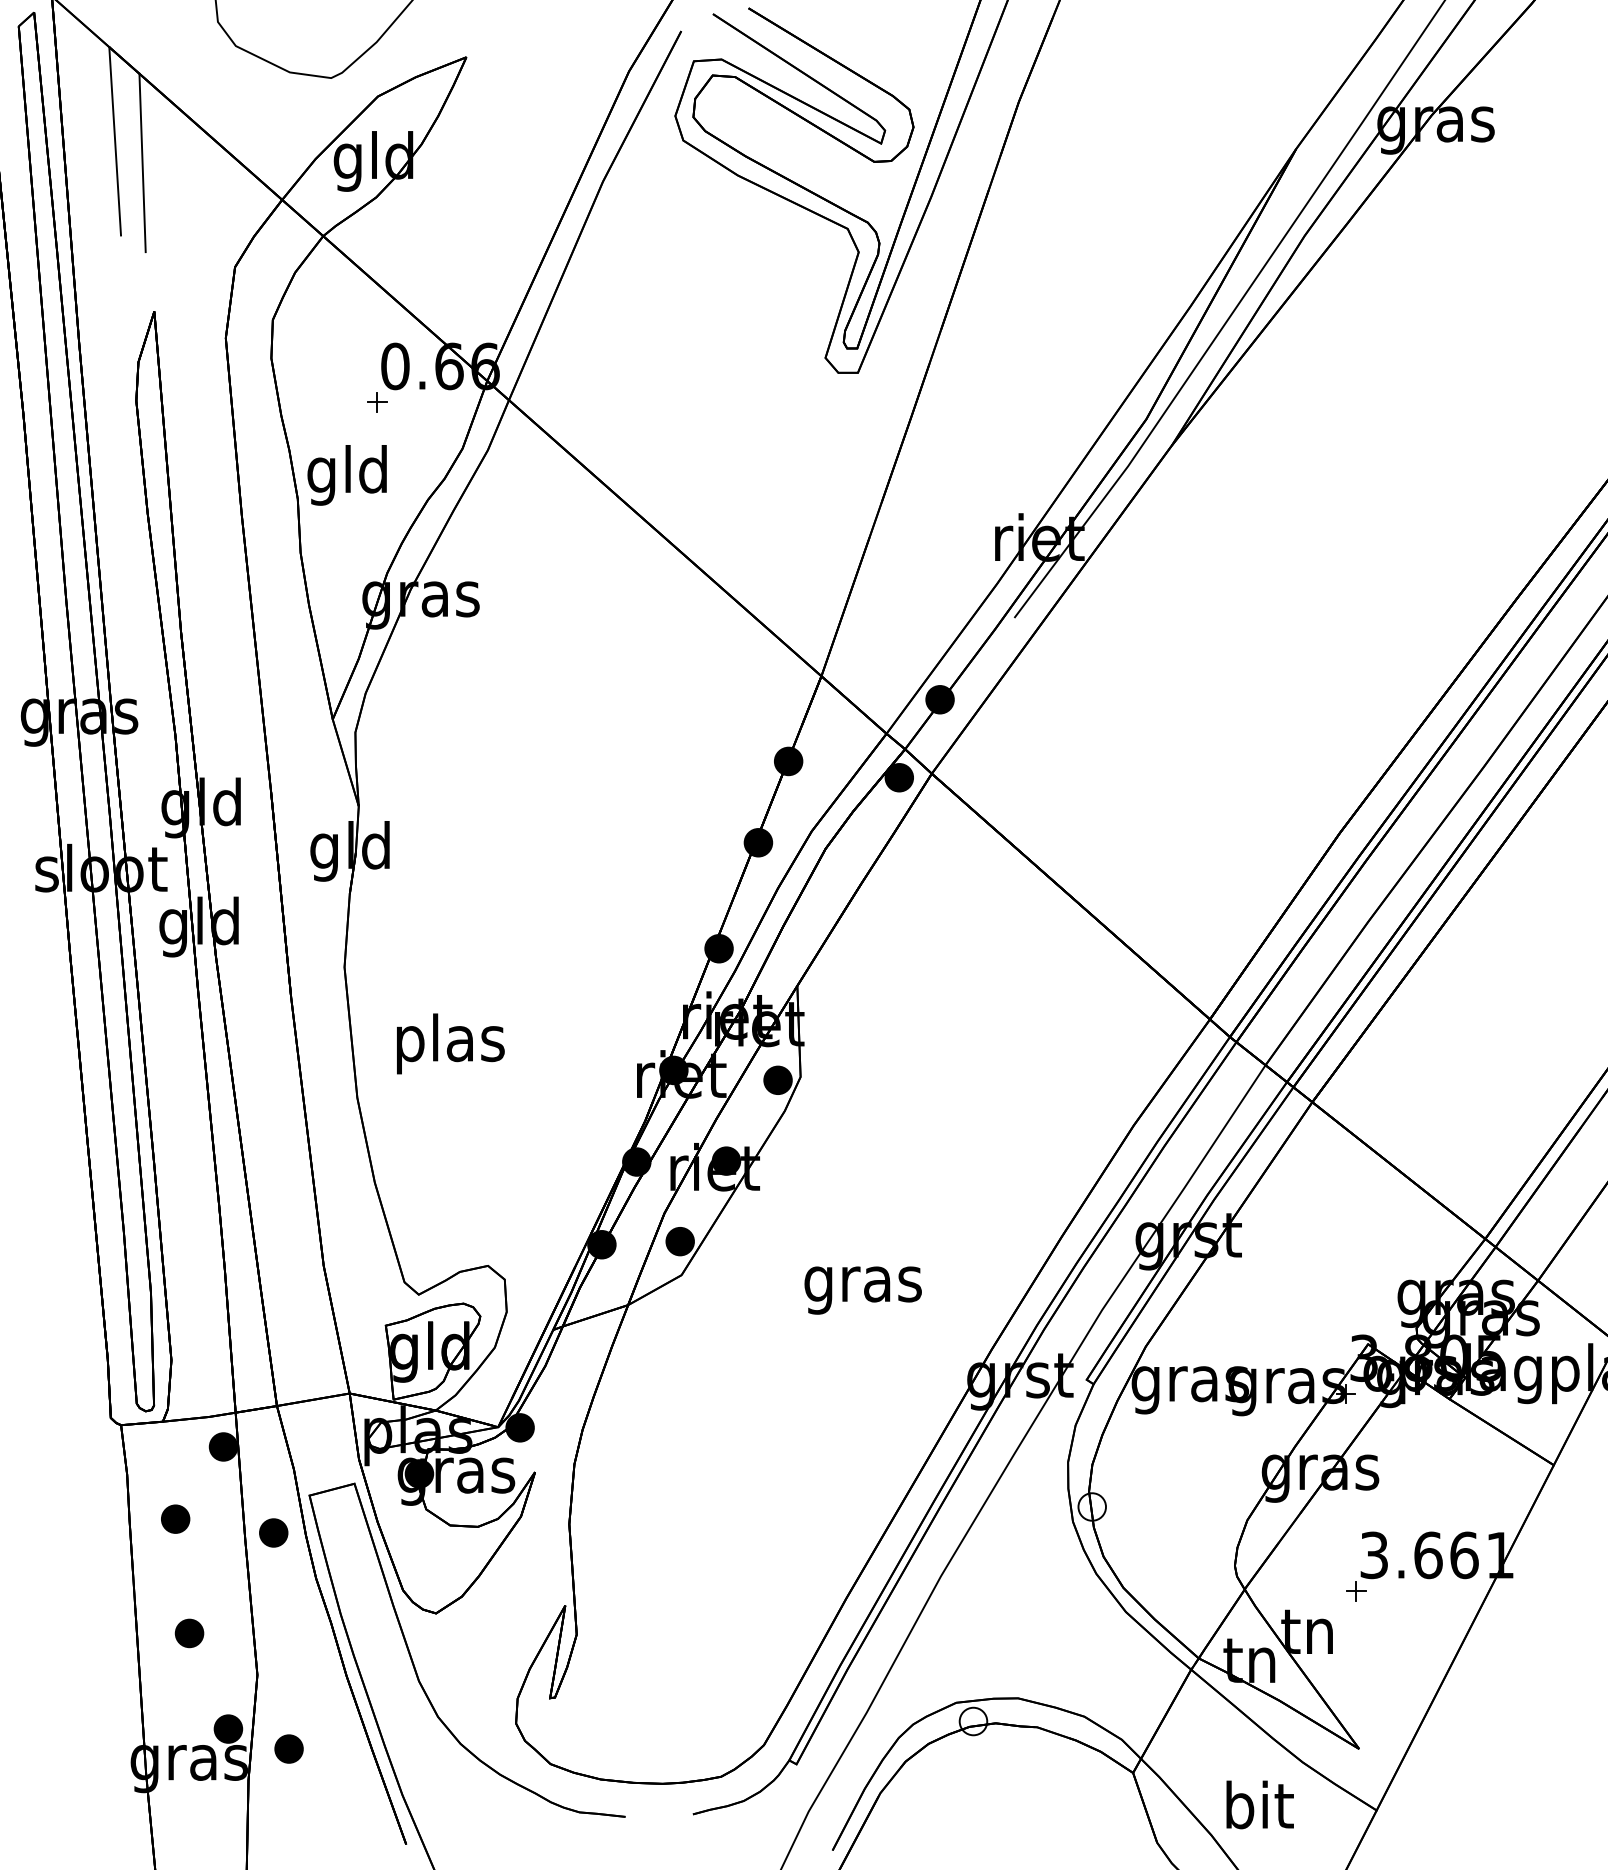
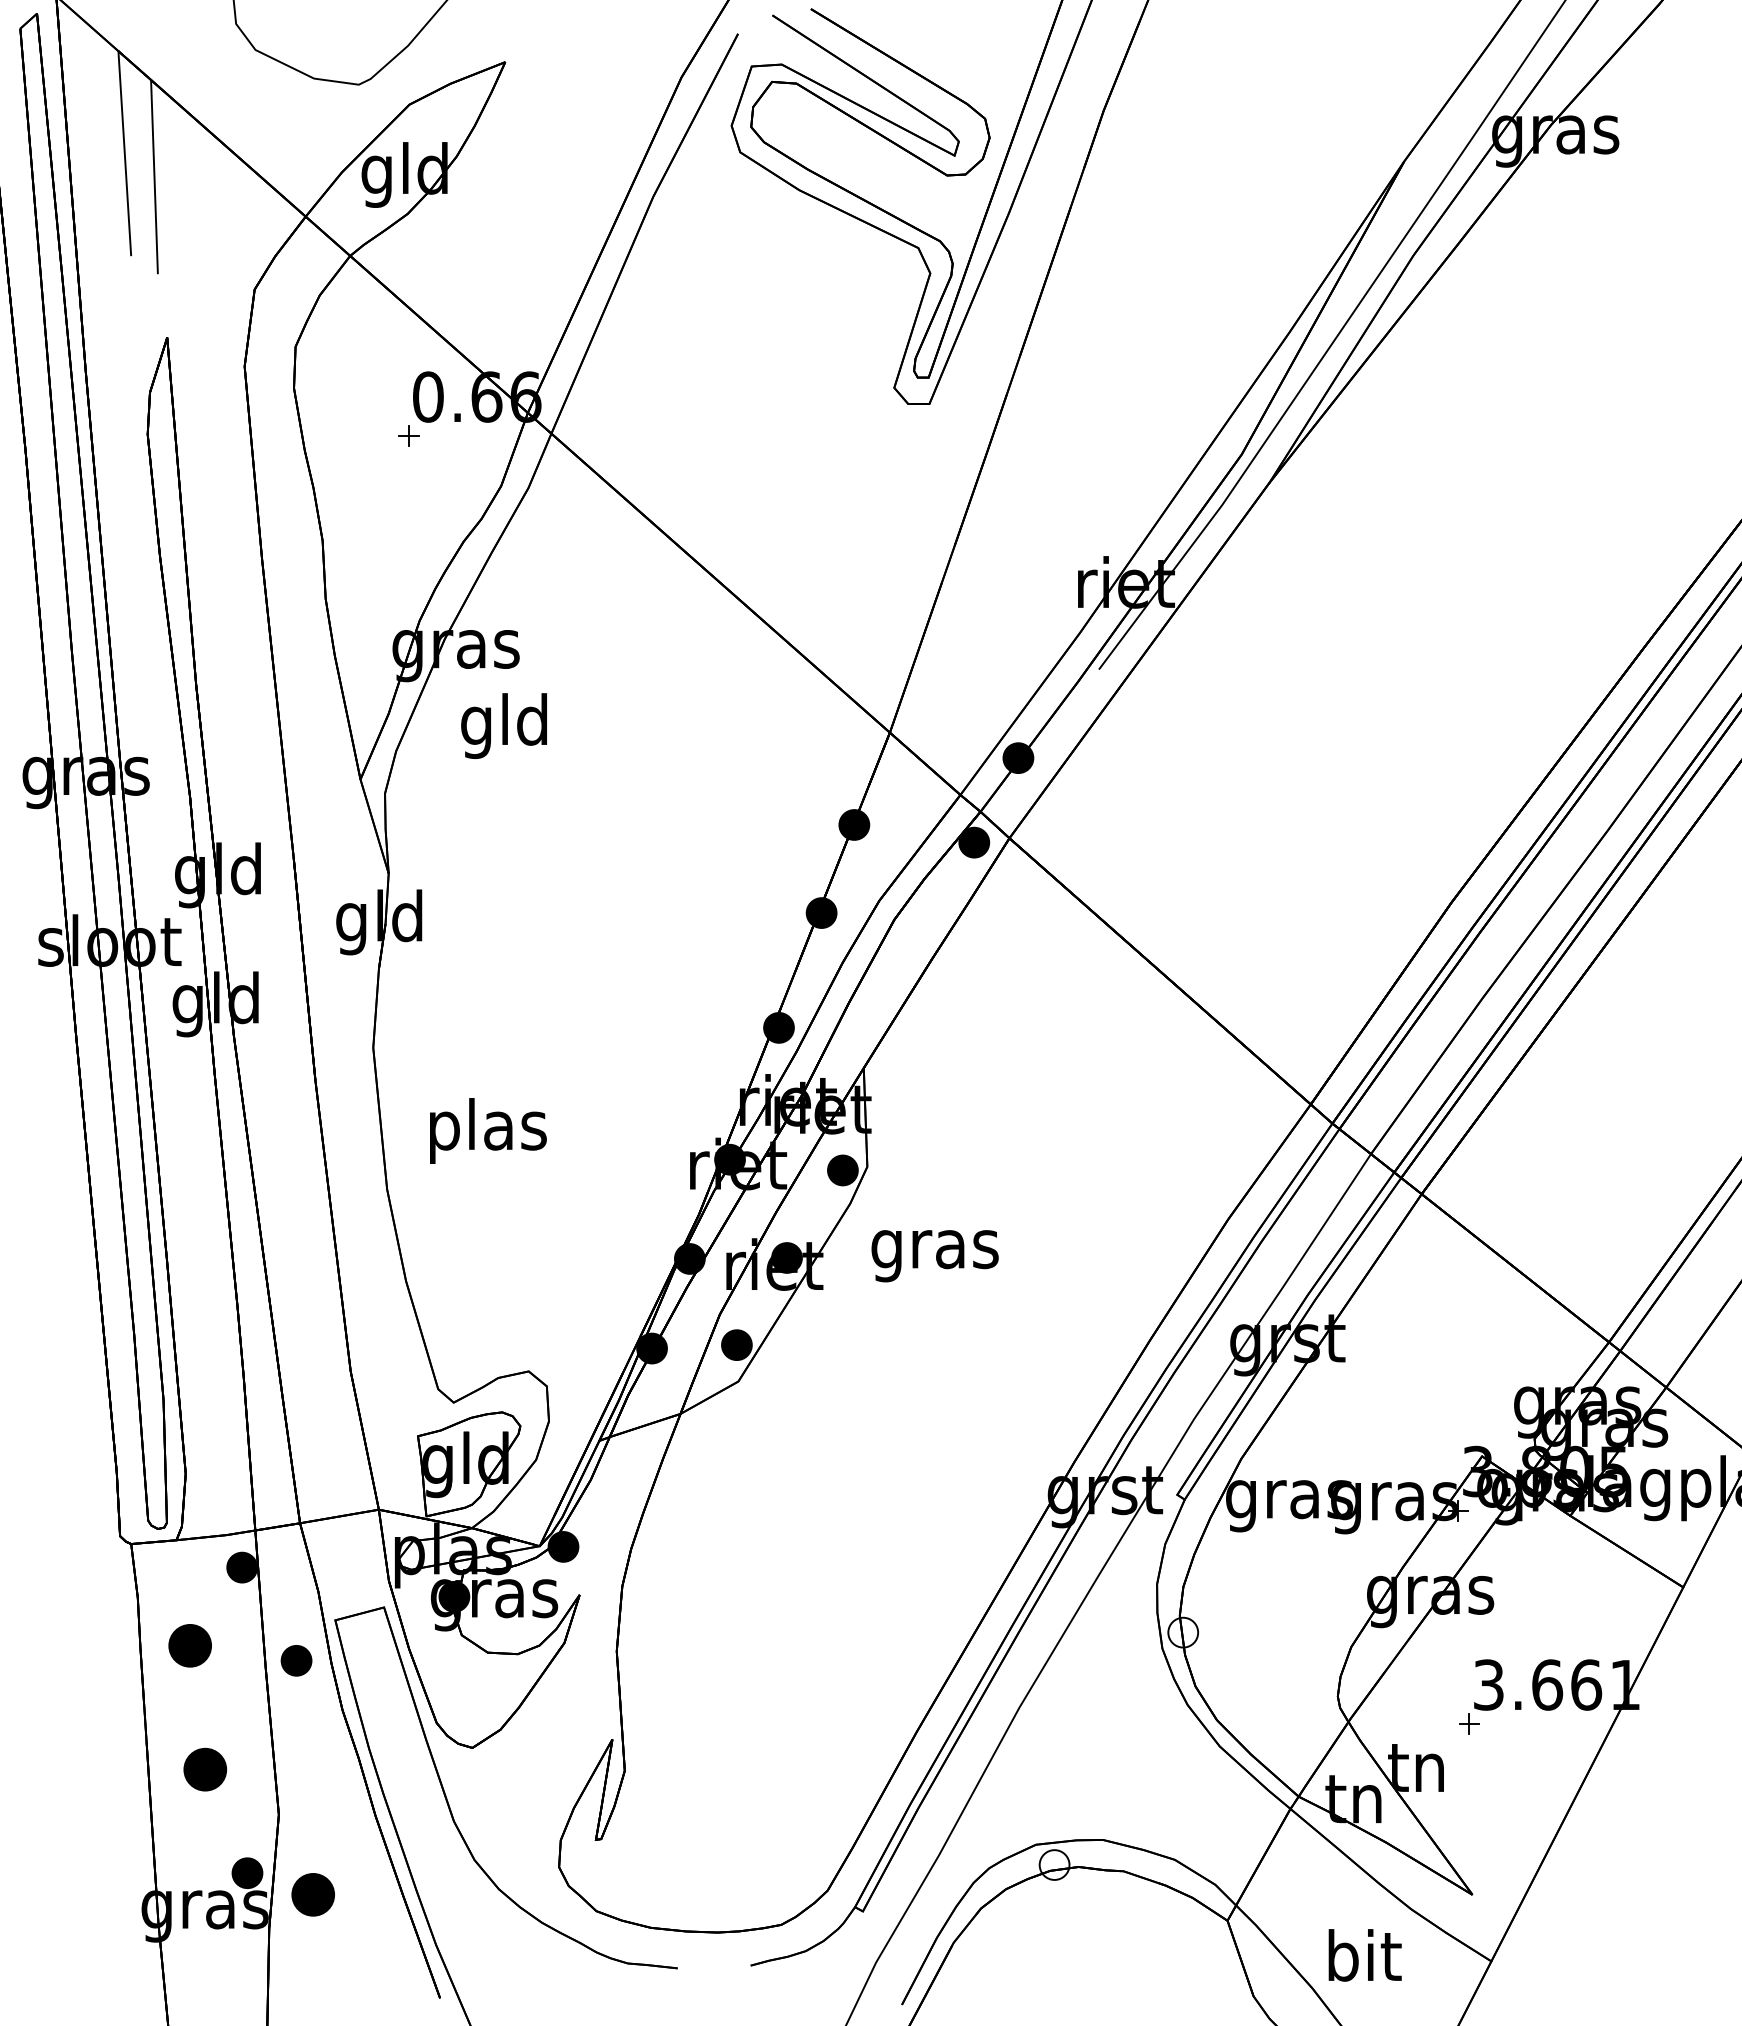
text: (346, 474) -> (503, 725), moved
text: (862, 1290) -> (934, 1256), moved
part: (175, 1518) -> (190, 1645), size x1.4
part: (189, 1633) -> (205, 1769), size x1.4
part: (288, 1748) -> (312, 1894), size x1.4

